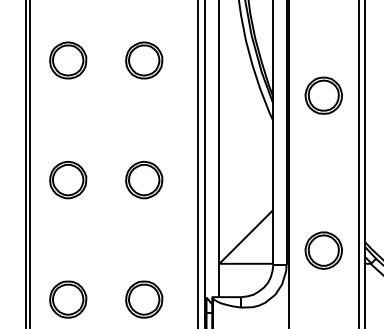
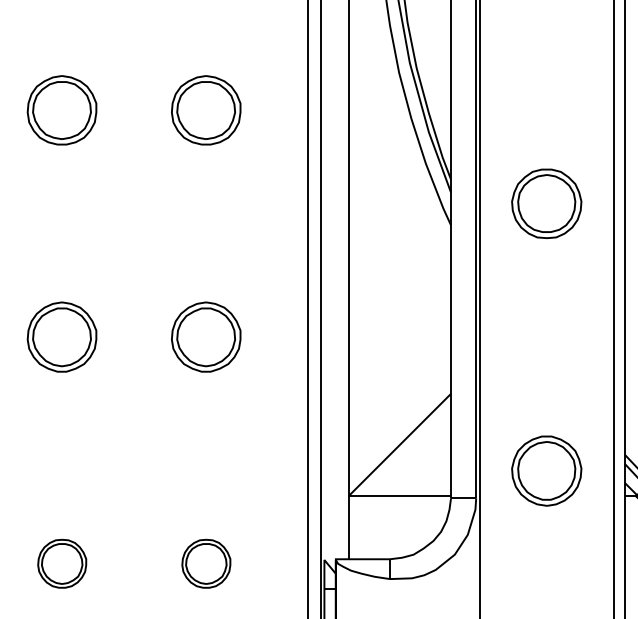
part: (323, 95) -> (546, 203), moved
part: (68, 299) -> (62, 563), size x0.7
part: (144, 299) -> (206, 563), size x0.7

